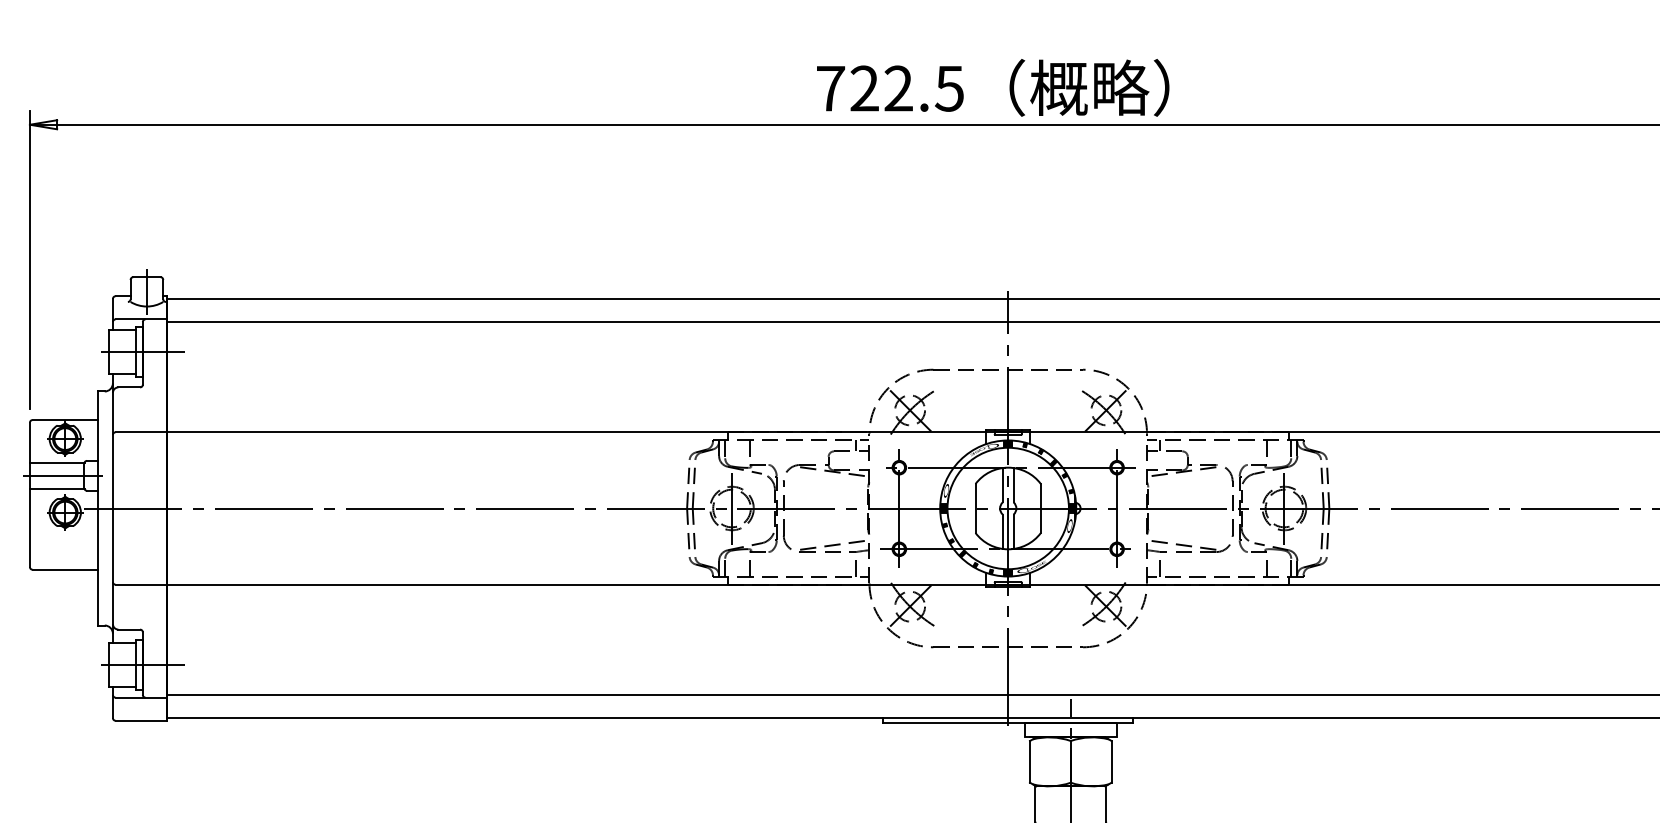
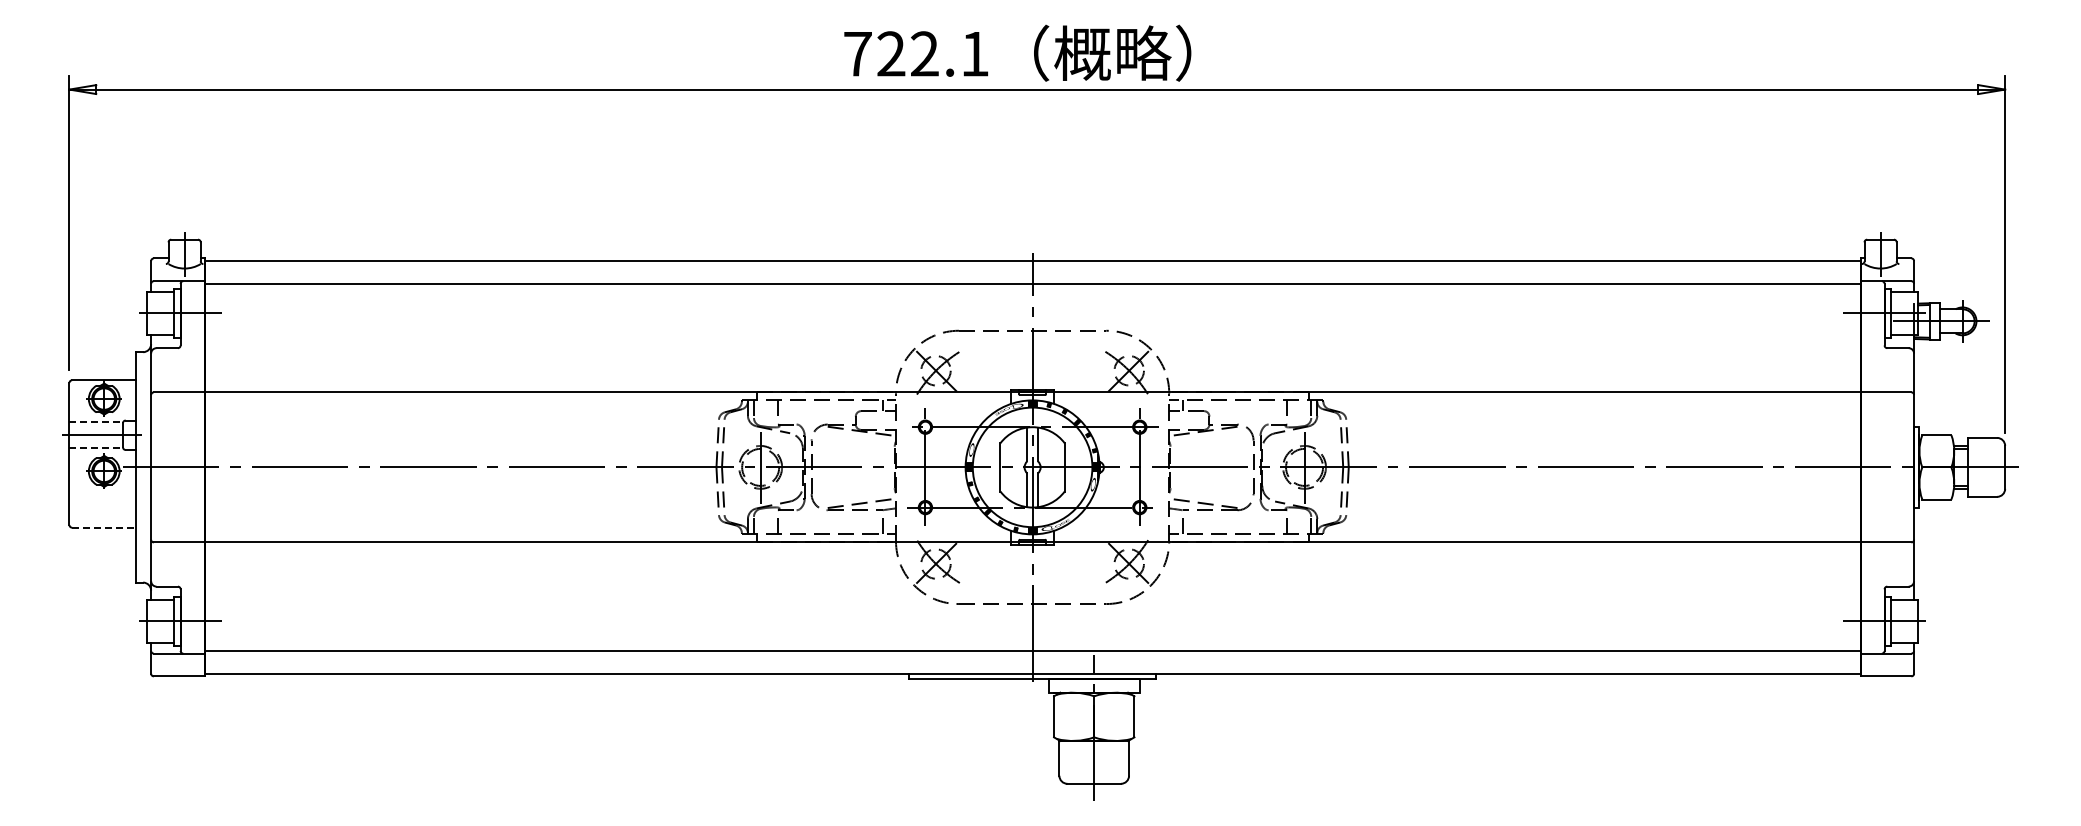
text: (949, 89) -> (974, 54), 722.5 -> 722.1
line: (57, 462) -> (96, 422), solid -> dashed
line: (57, 489) -> (96, 448), solid -> dashed
line: (65, 569) -> (104, 527), solid -> dashed

